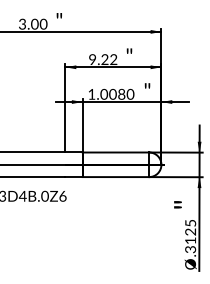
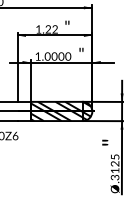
text: (92, 59) -> (38, 29), 9.22 -> 1.22
text: (121, 94) -> (61, 56), 1.0080 -> 1.0000
hatch: (120, 164) -> (60, 111), added

